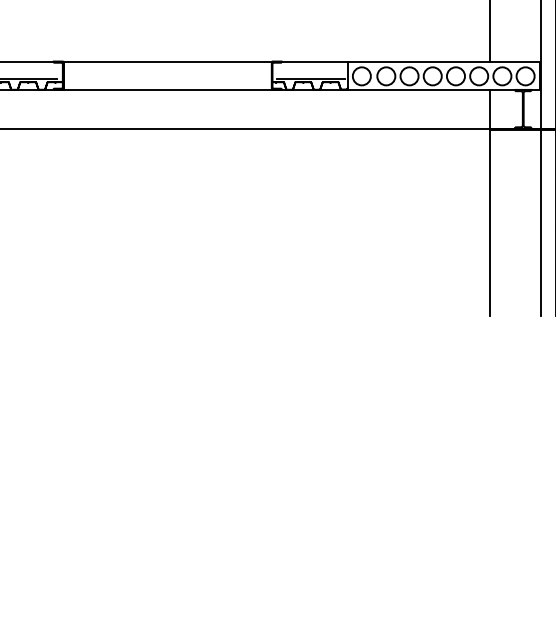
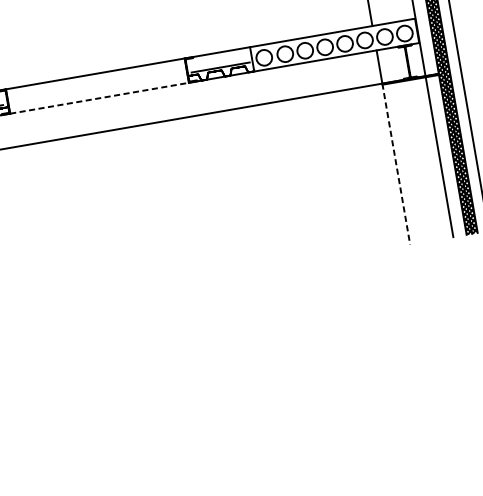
line: (168, 89) -> (100, 97), solid -> dashed
line: (490, 222) -> (396, 164), solid -> dashed

